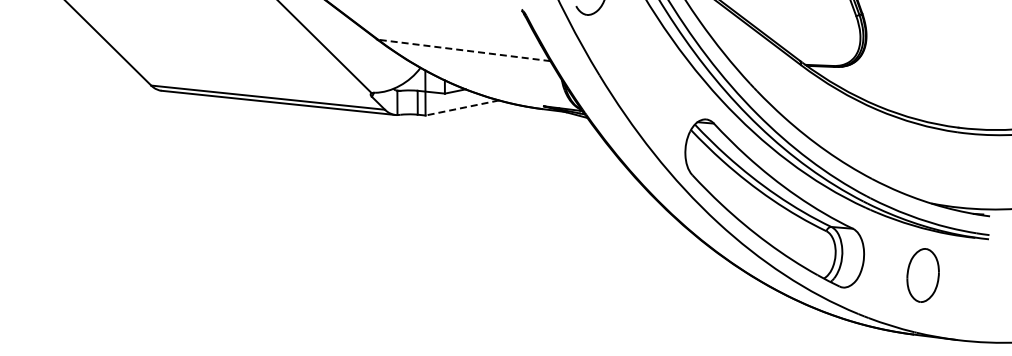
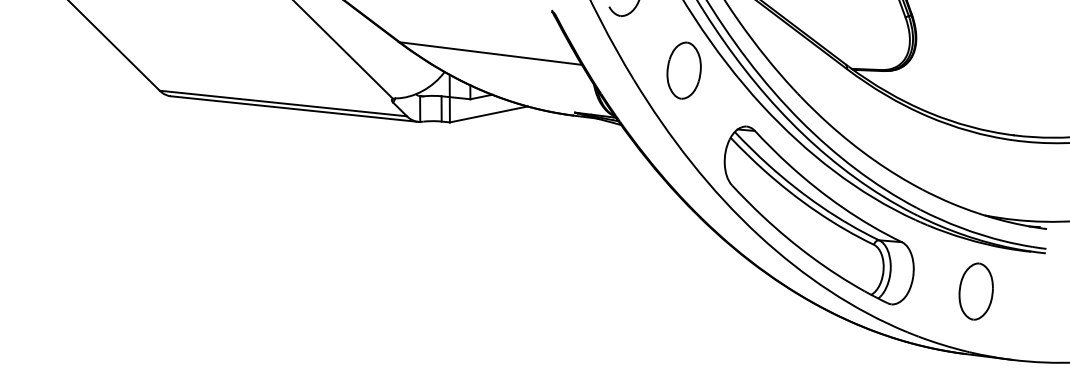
line: (464, 50) -> (491, 53), dashed -> solid
part: (646, 66) -> (683, 70), added
line: (462, 107) -> (488, 113), dashed -> solid

